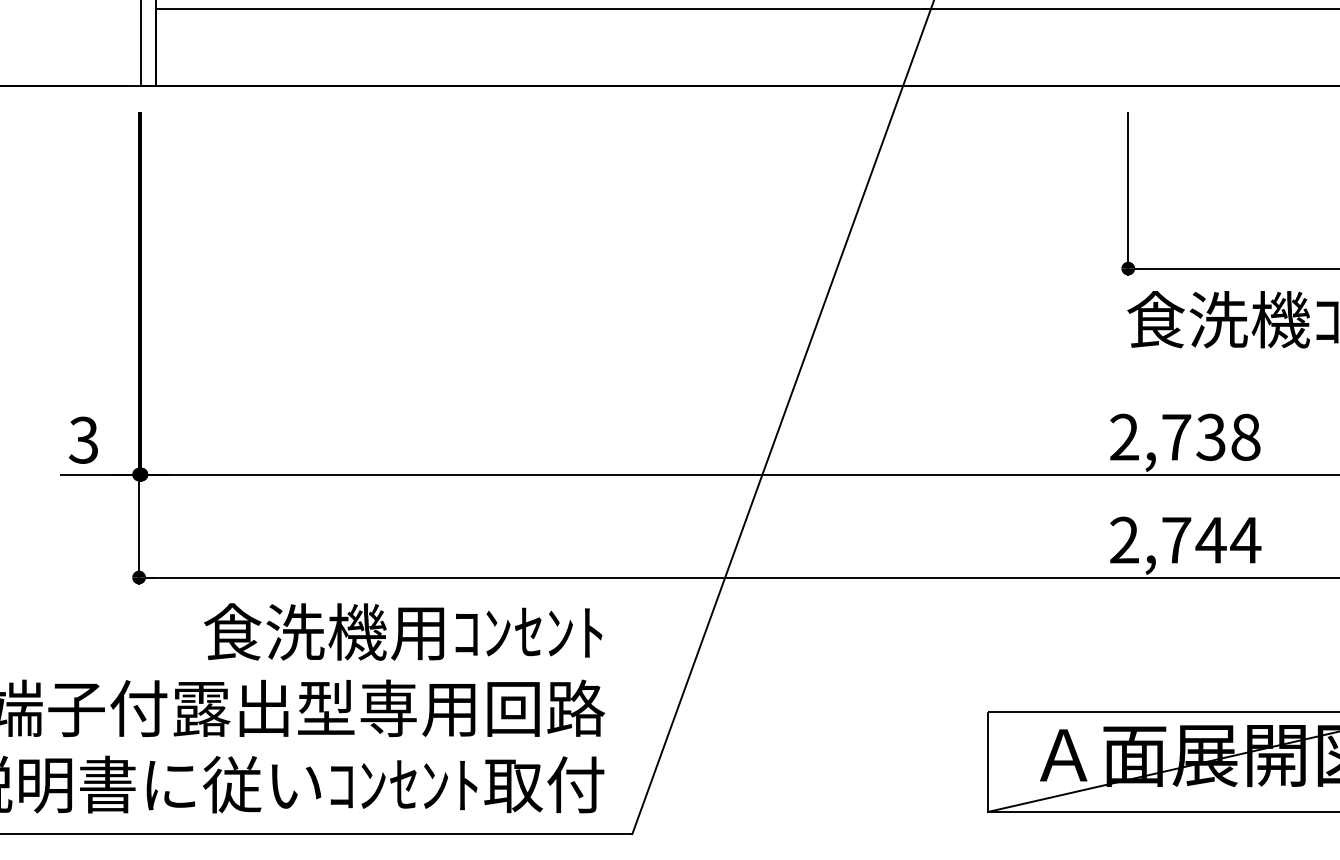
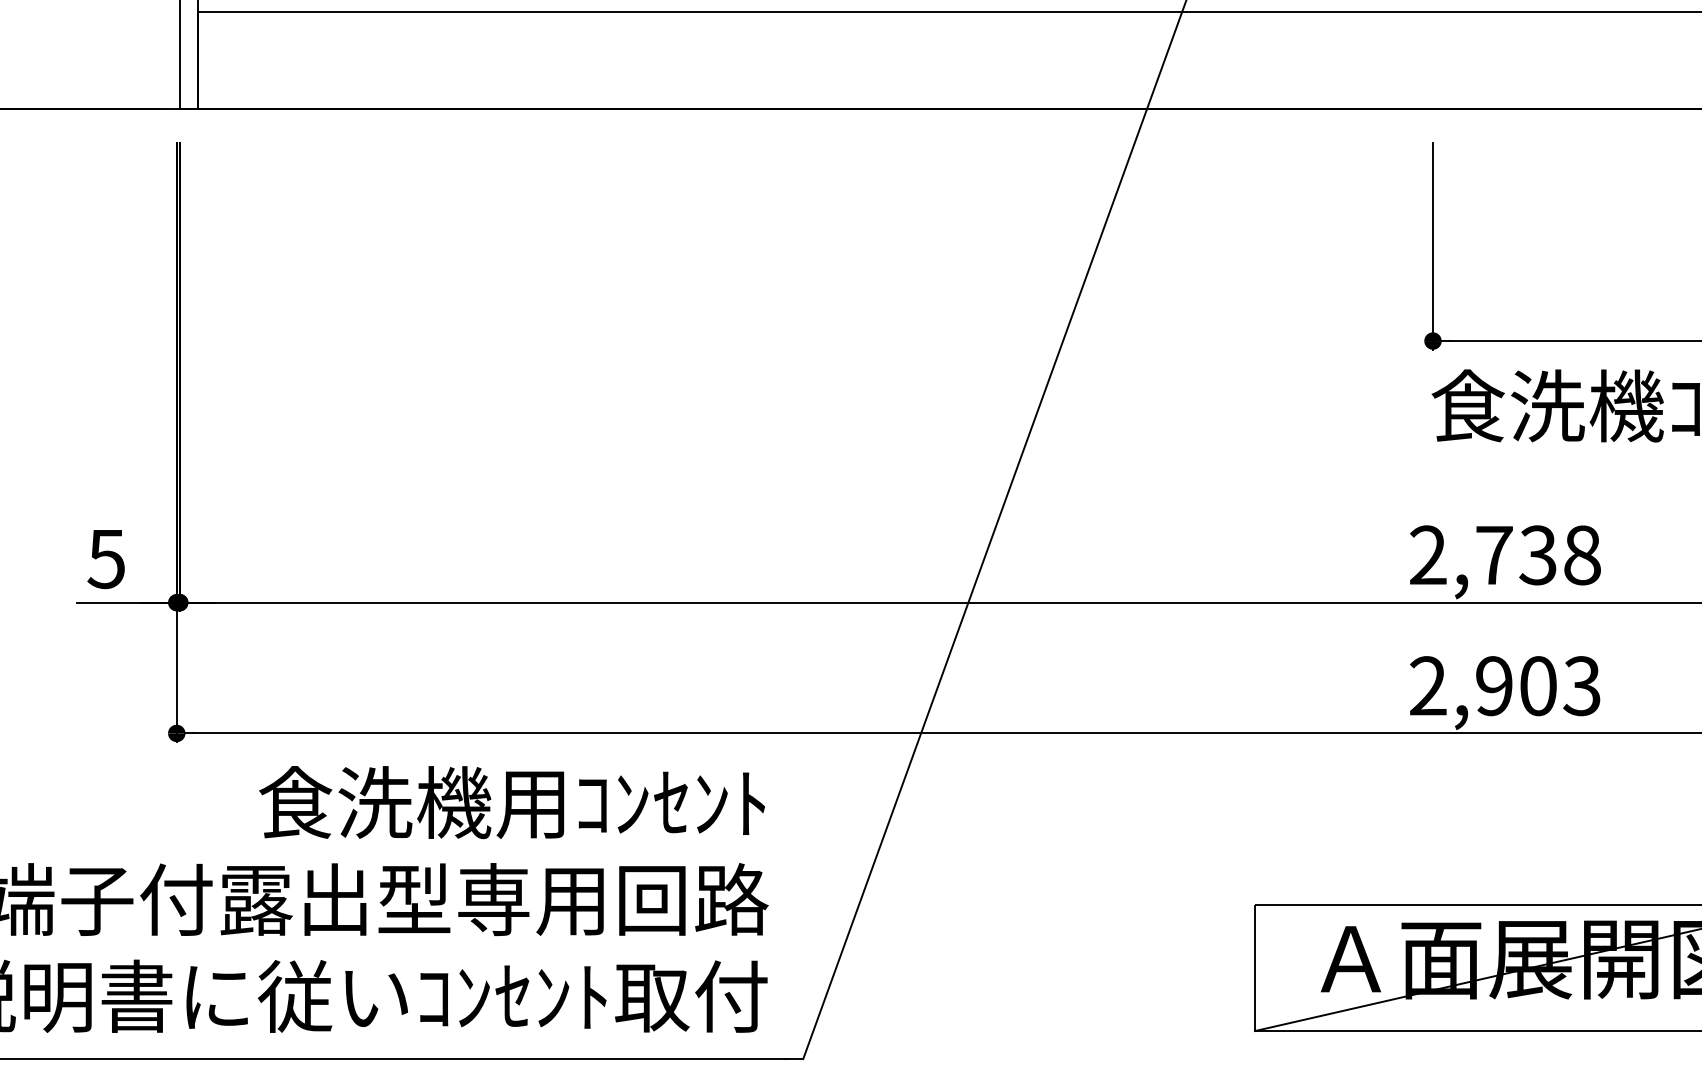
text: (82, 439) -> (105, 558), 3 -> 5
text: (1212, 540) -> (1539, 686), 2,744 -> 2,903

